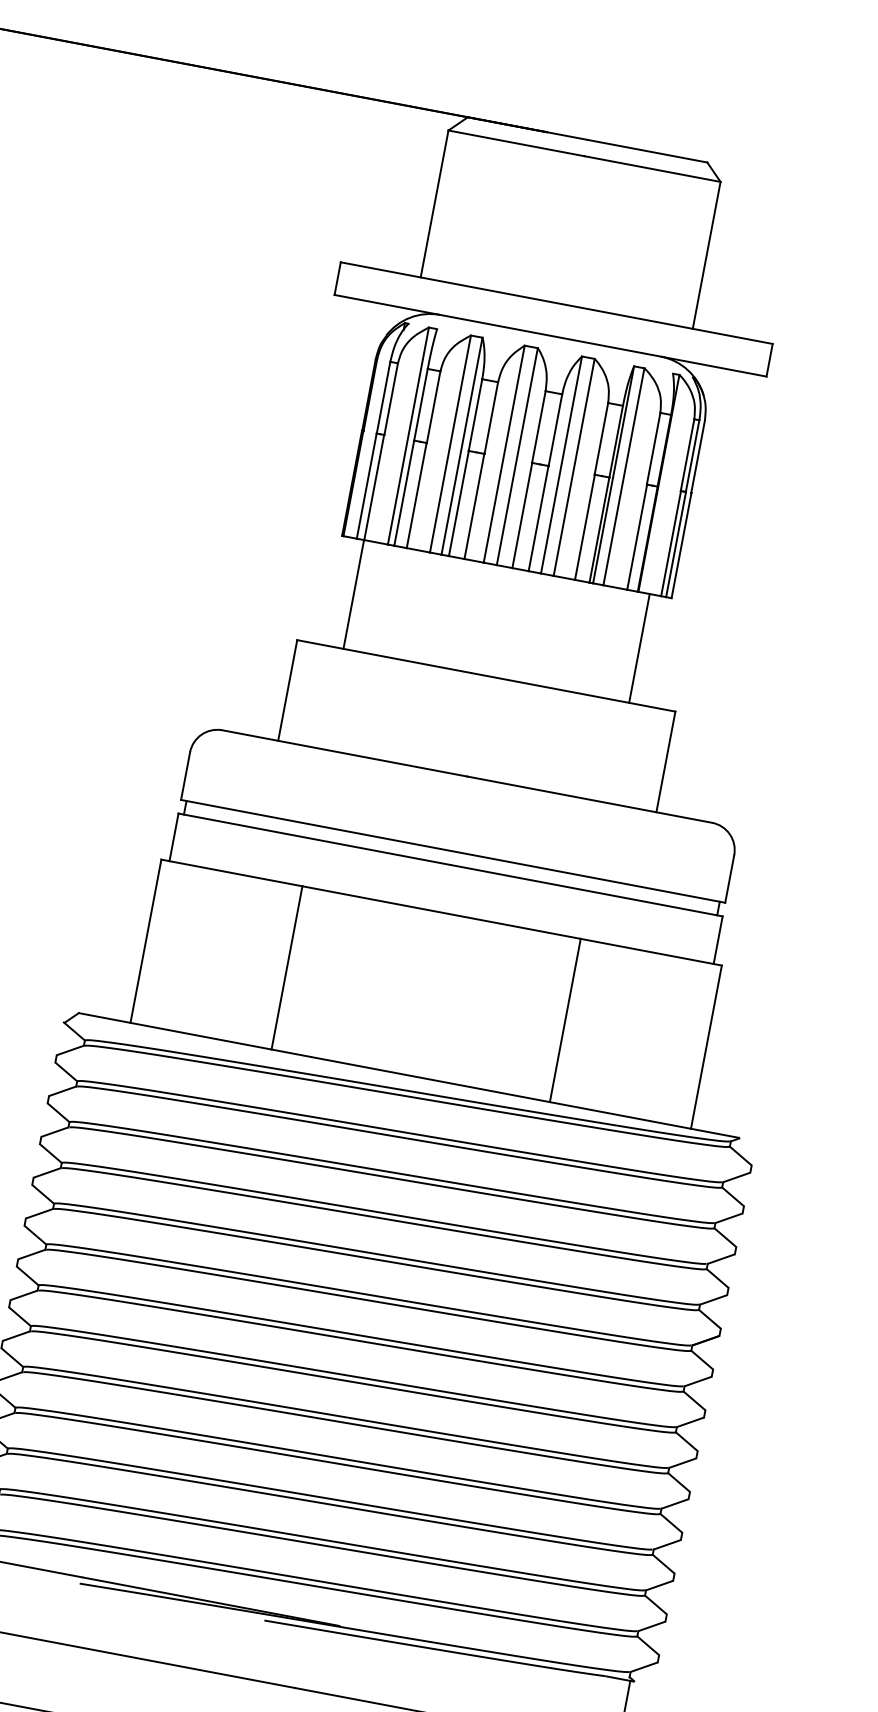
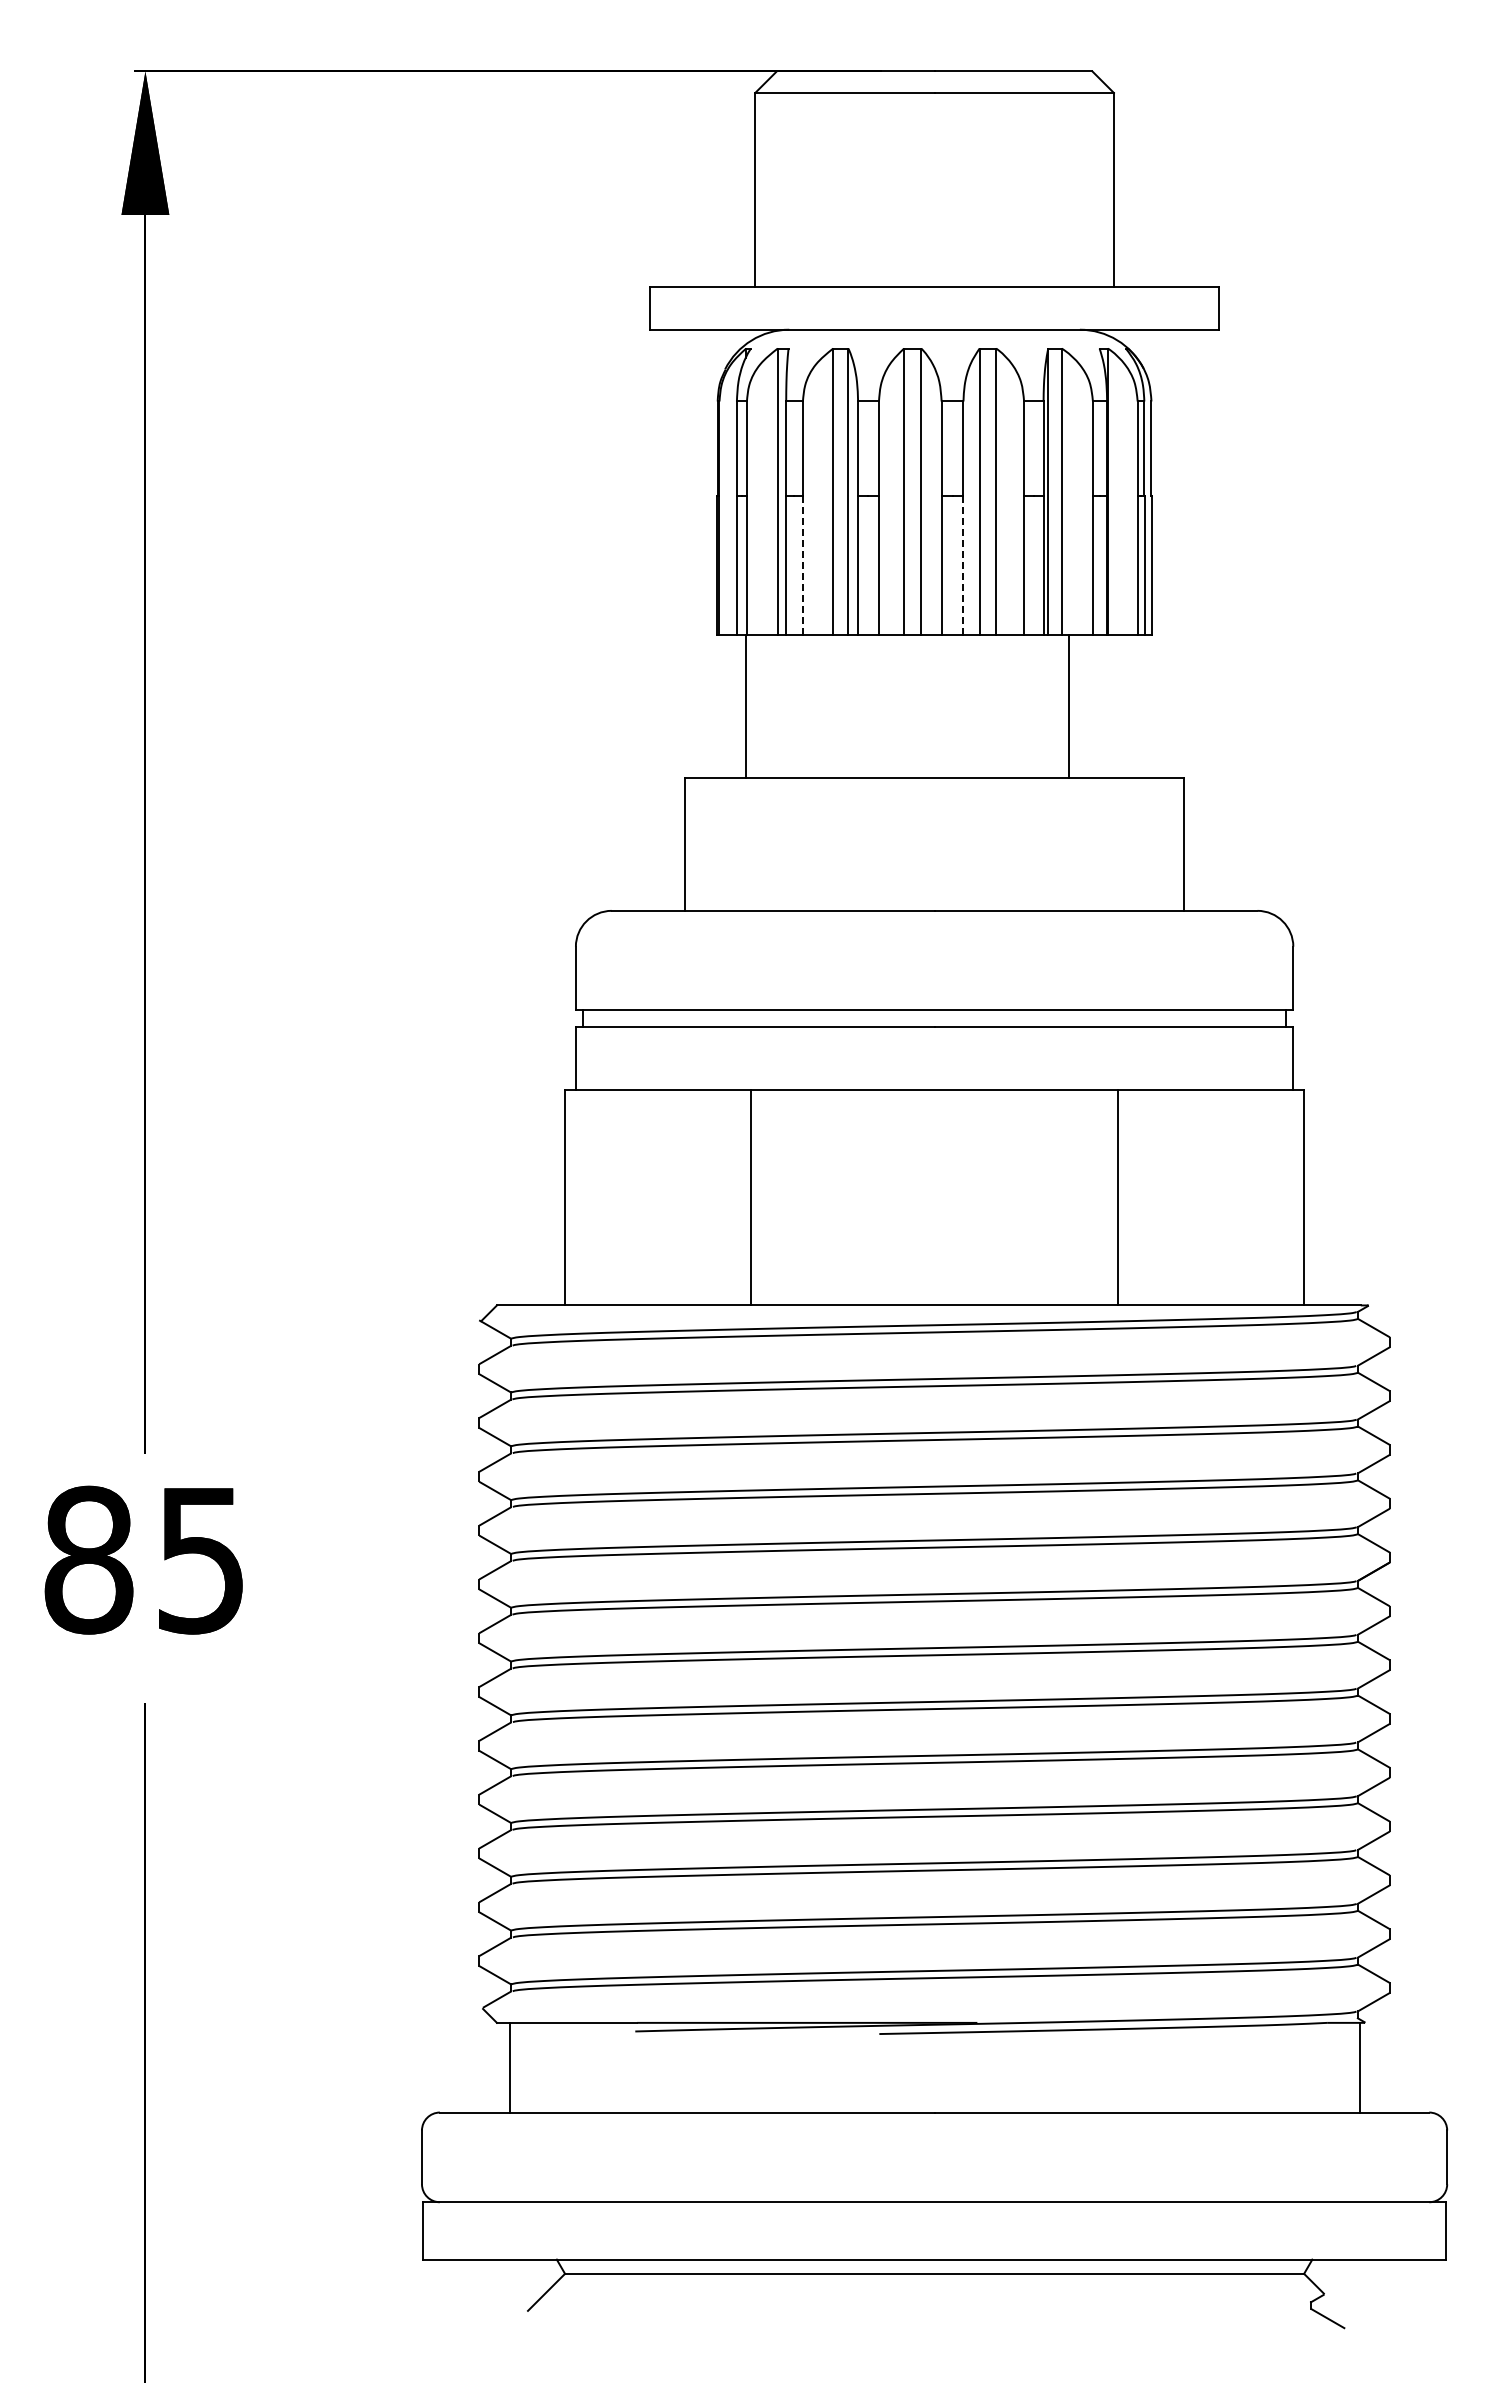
line: (416, 494) -> (802, 564), solid -> dashed
line: (538, 517) -> (963, 564), solid -> dashed
line: (639, 648) -> (1068, 706), moved

